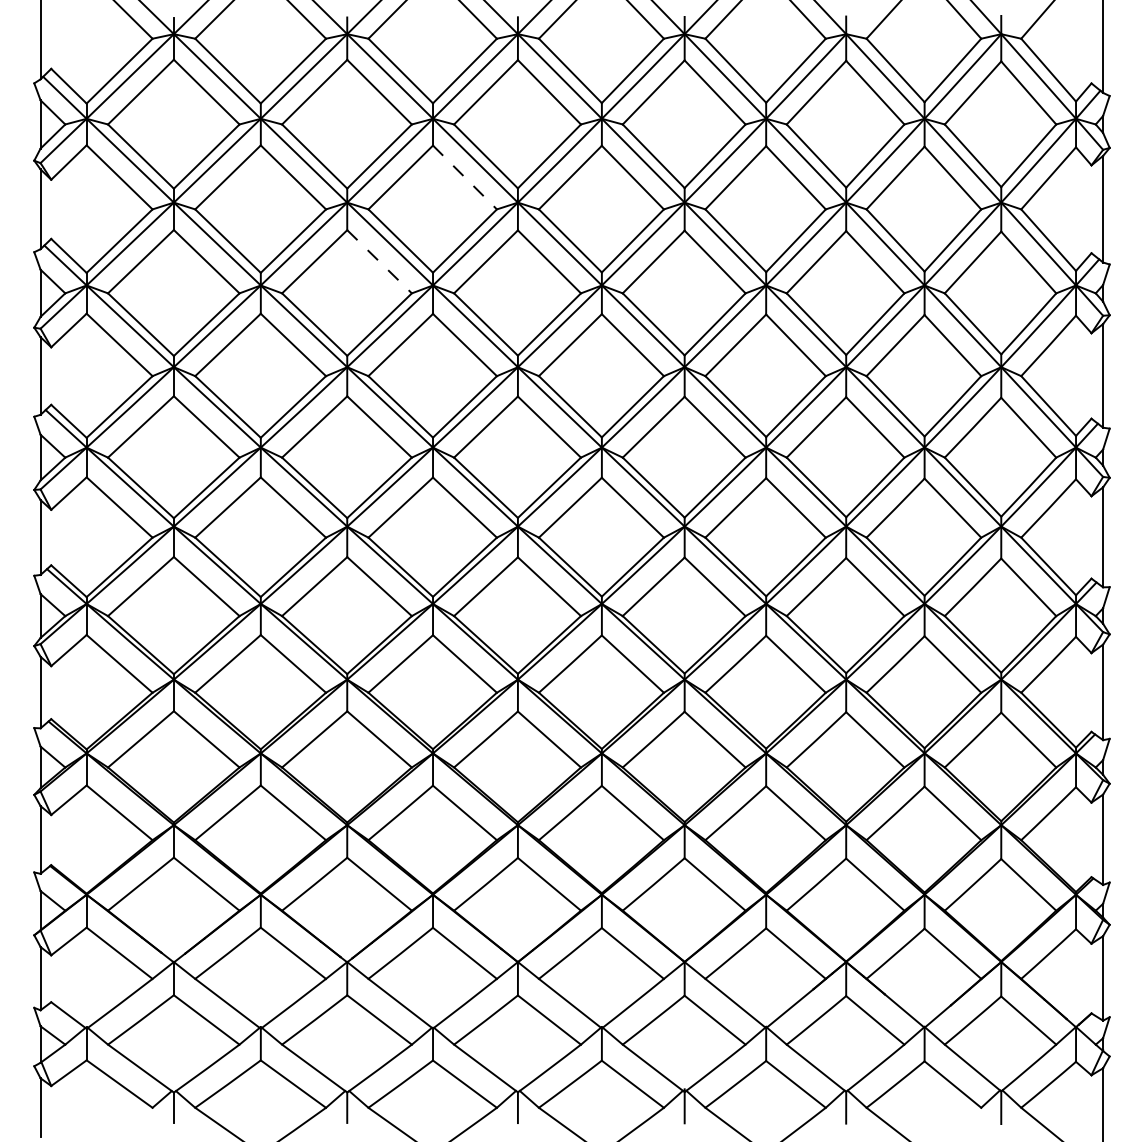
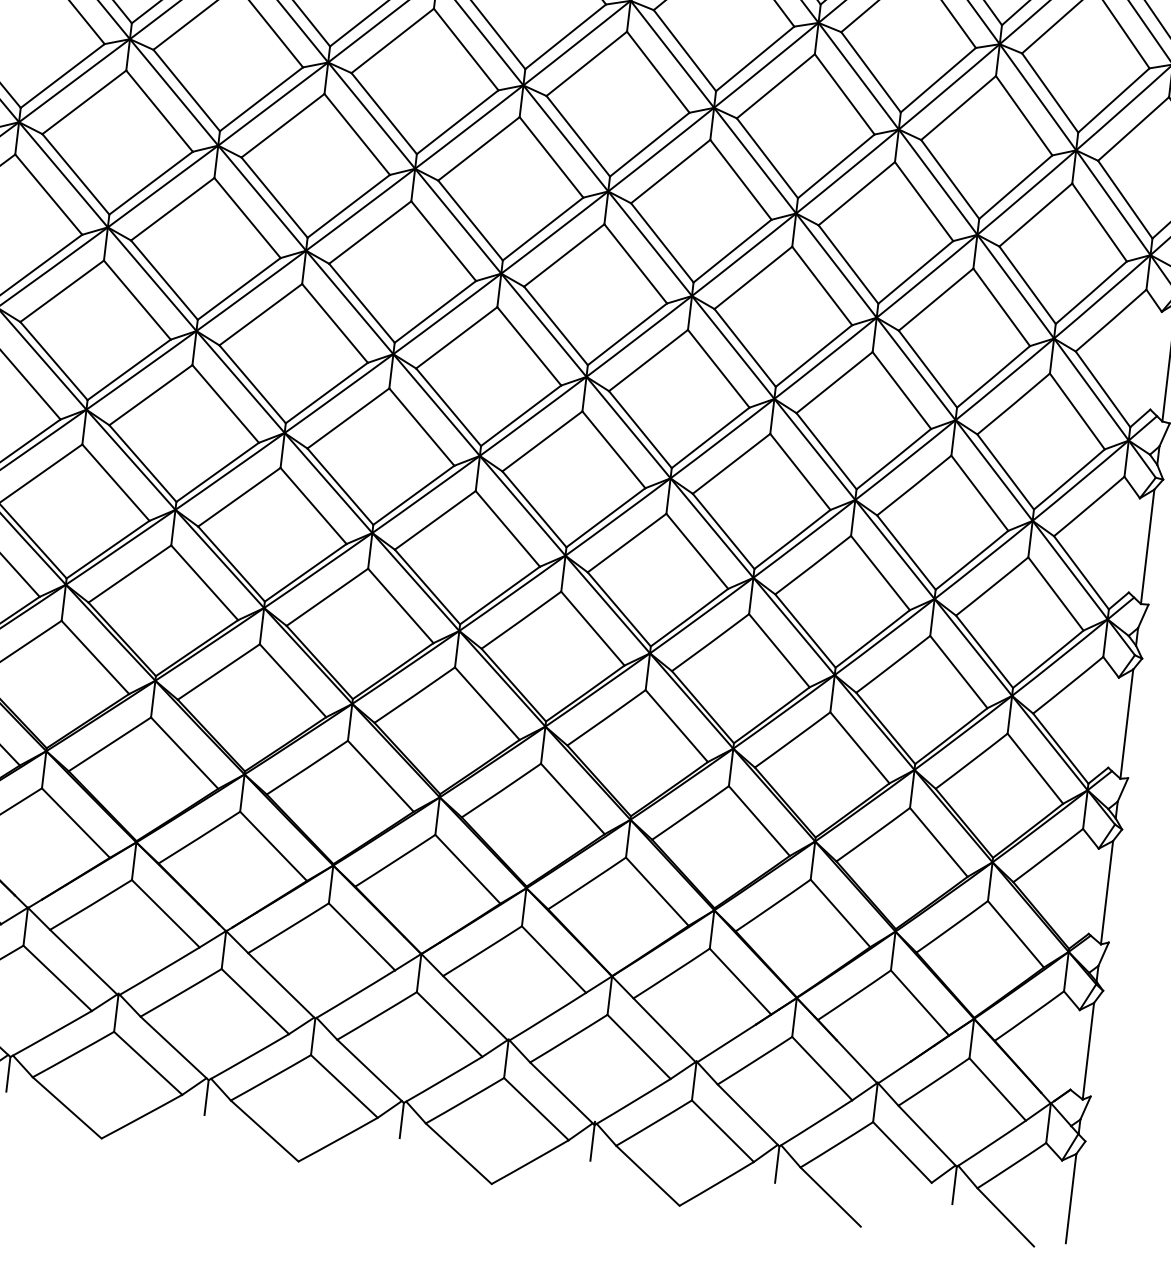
line: (465, 177) -> (466, 49), dashed -> solid
line: (379, 262) -> (357, 135), dashed -> solid

